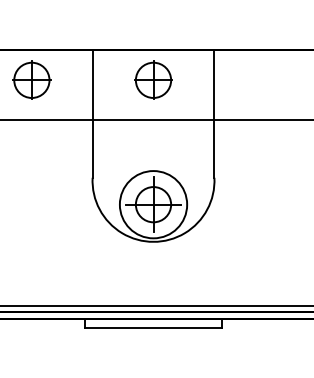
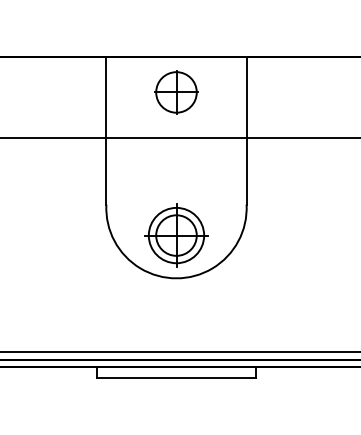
part: (31, 80) -> (36, 92), removed
circle: (153, 204) -> (176, 235), size x0.71

